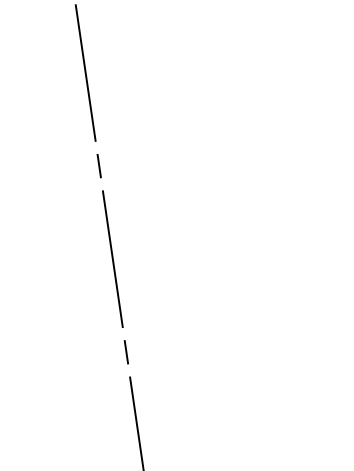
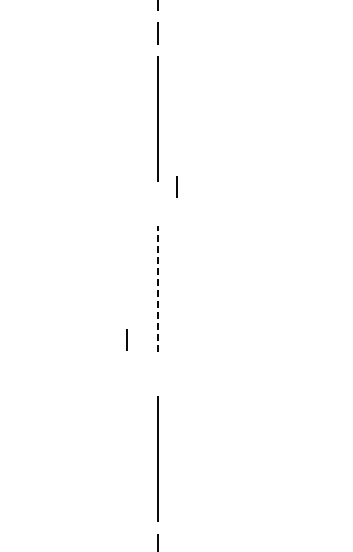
line: (98, 165) -> (176, 186), moved
line: (112, 258) -> (158, 288), solid -> dashed
line: (125, 351) -> (126, 339), moved

